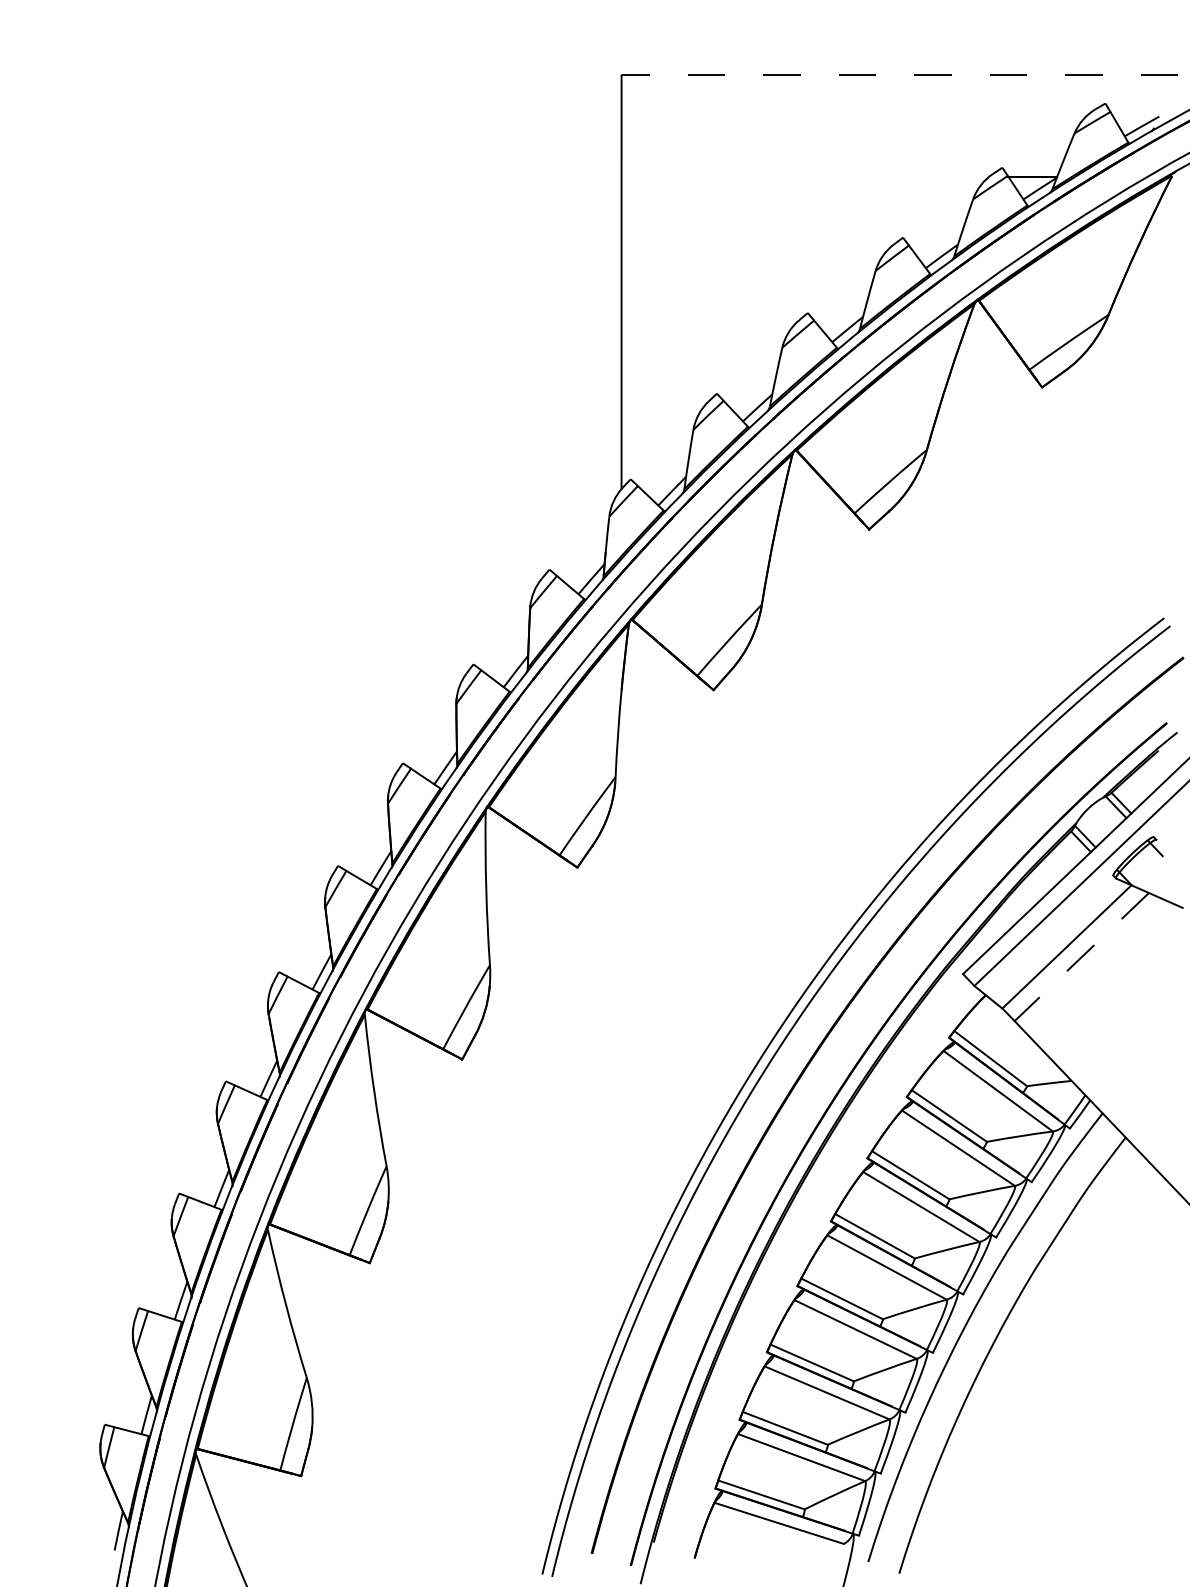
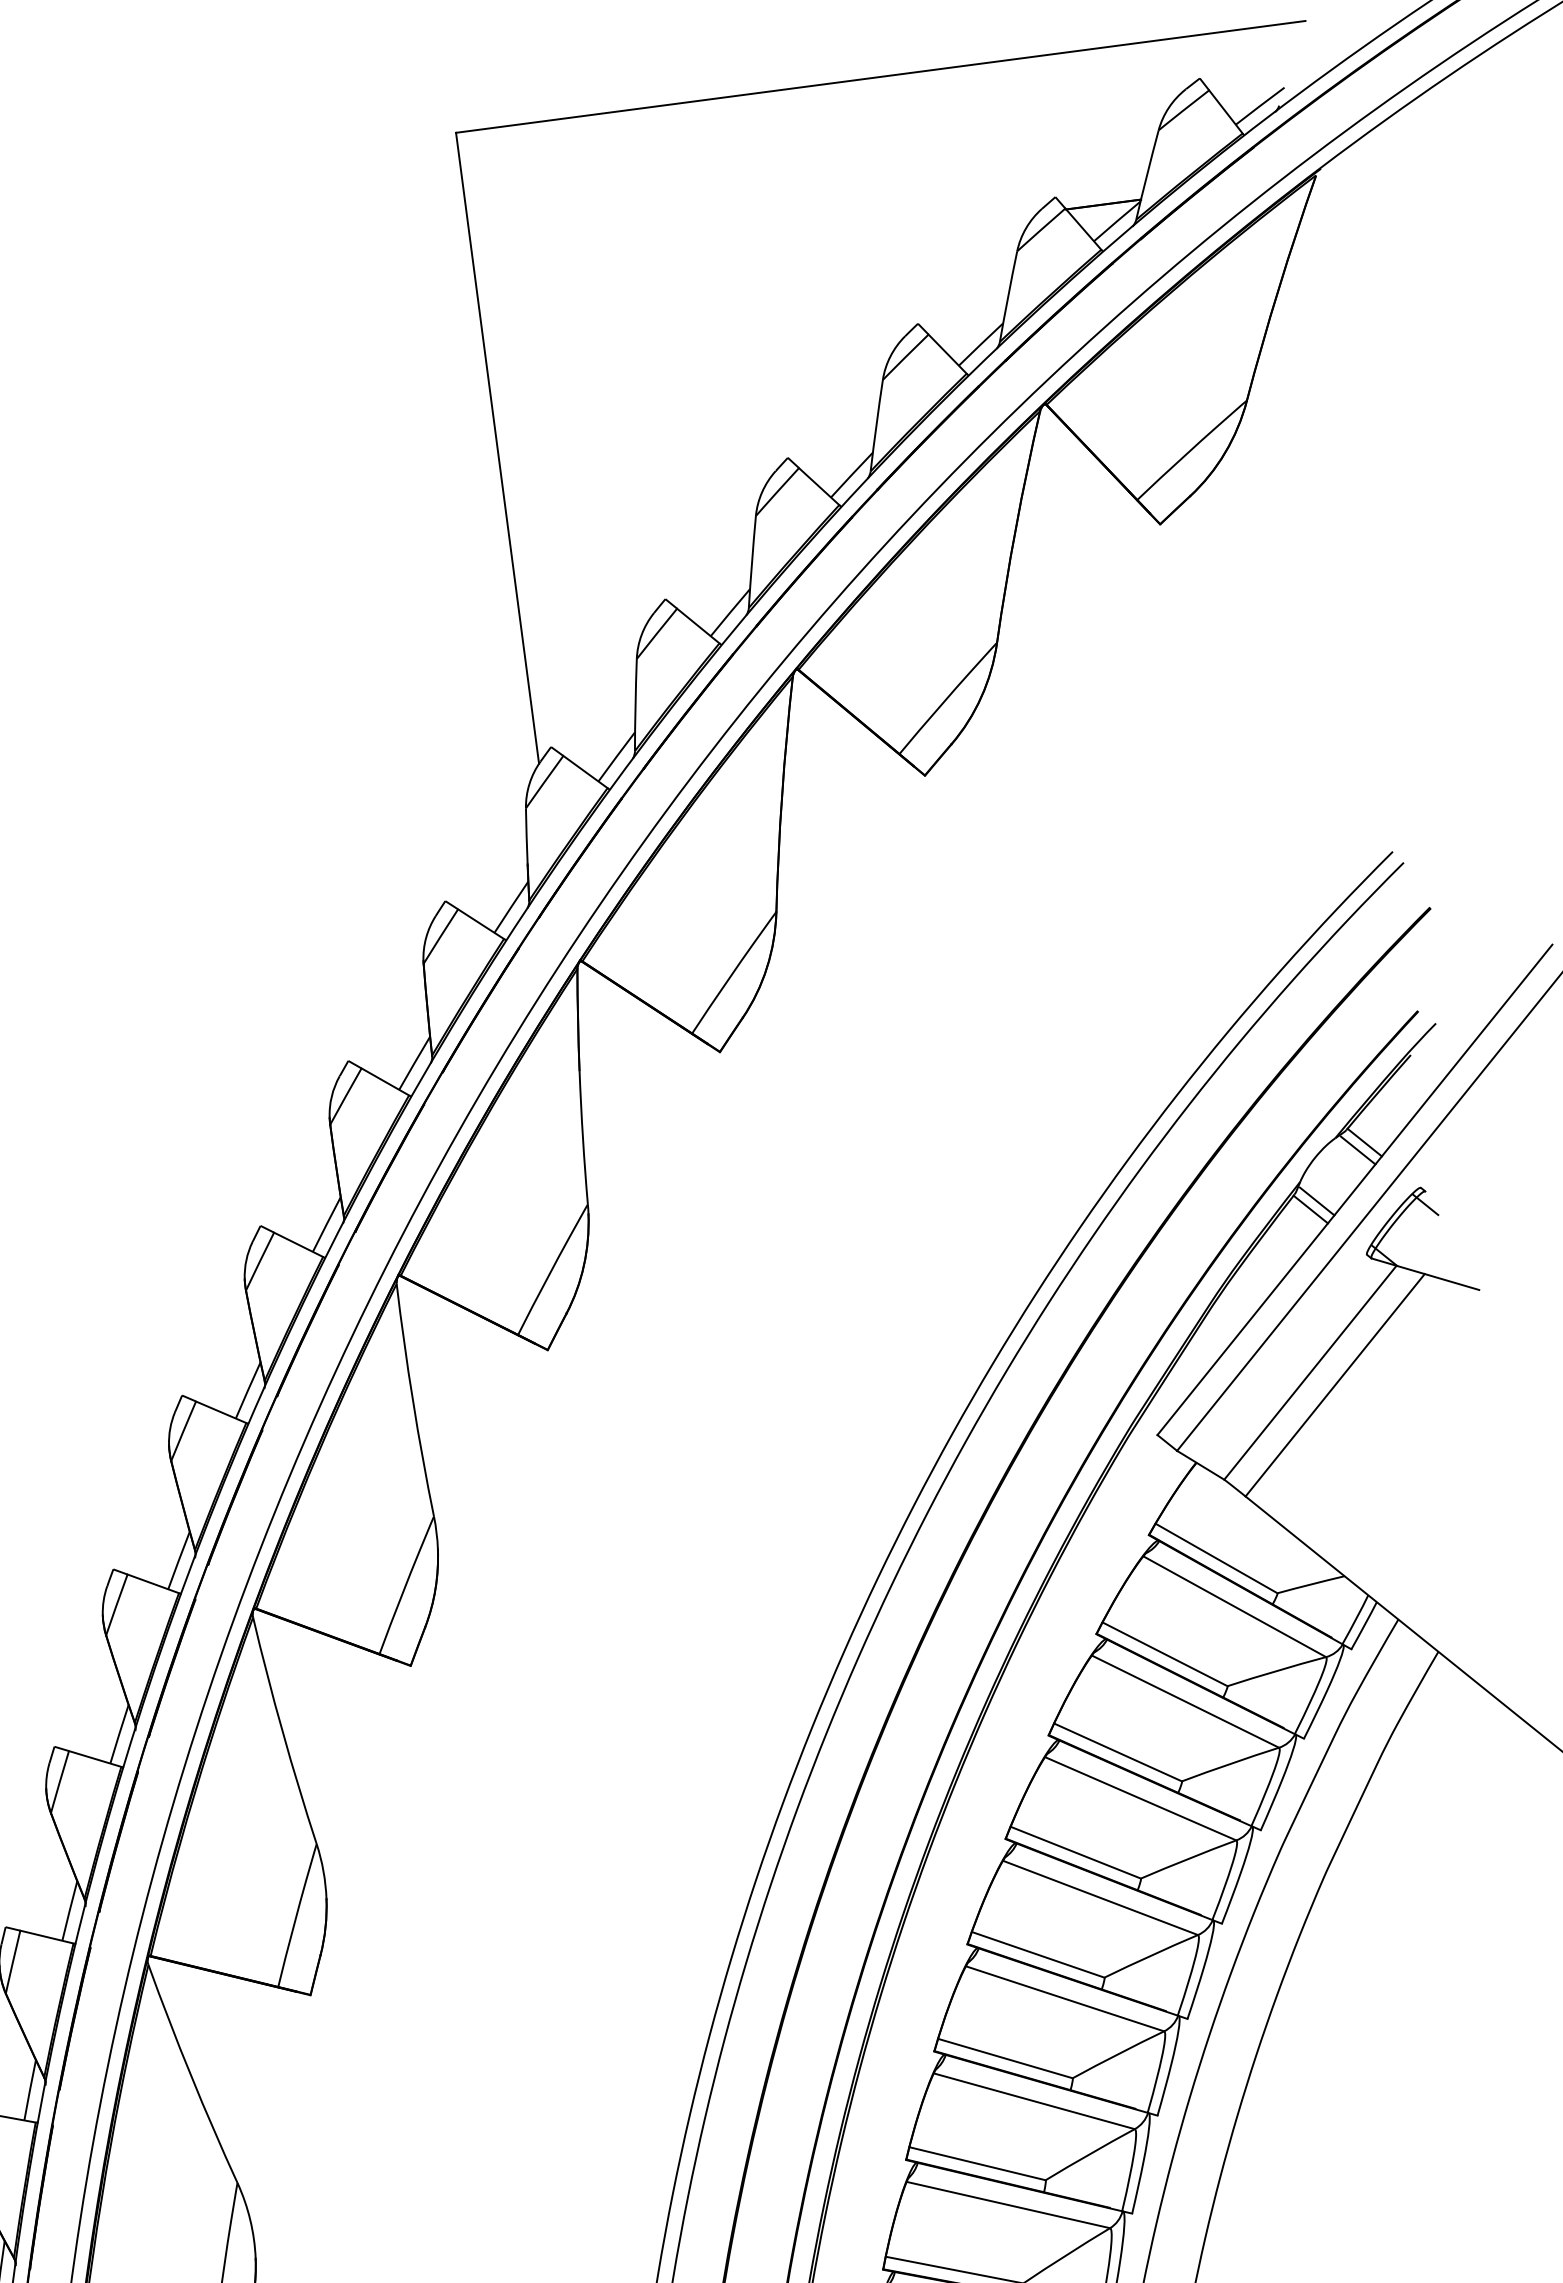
line: (899, 75) -> (880, 77), dashed -> solid
line: (1081, 957) -> (1334, 1385), dashed -> solid

